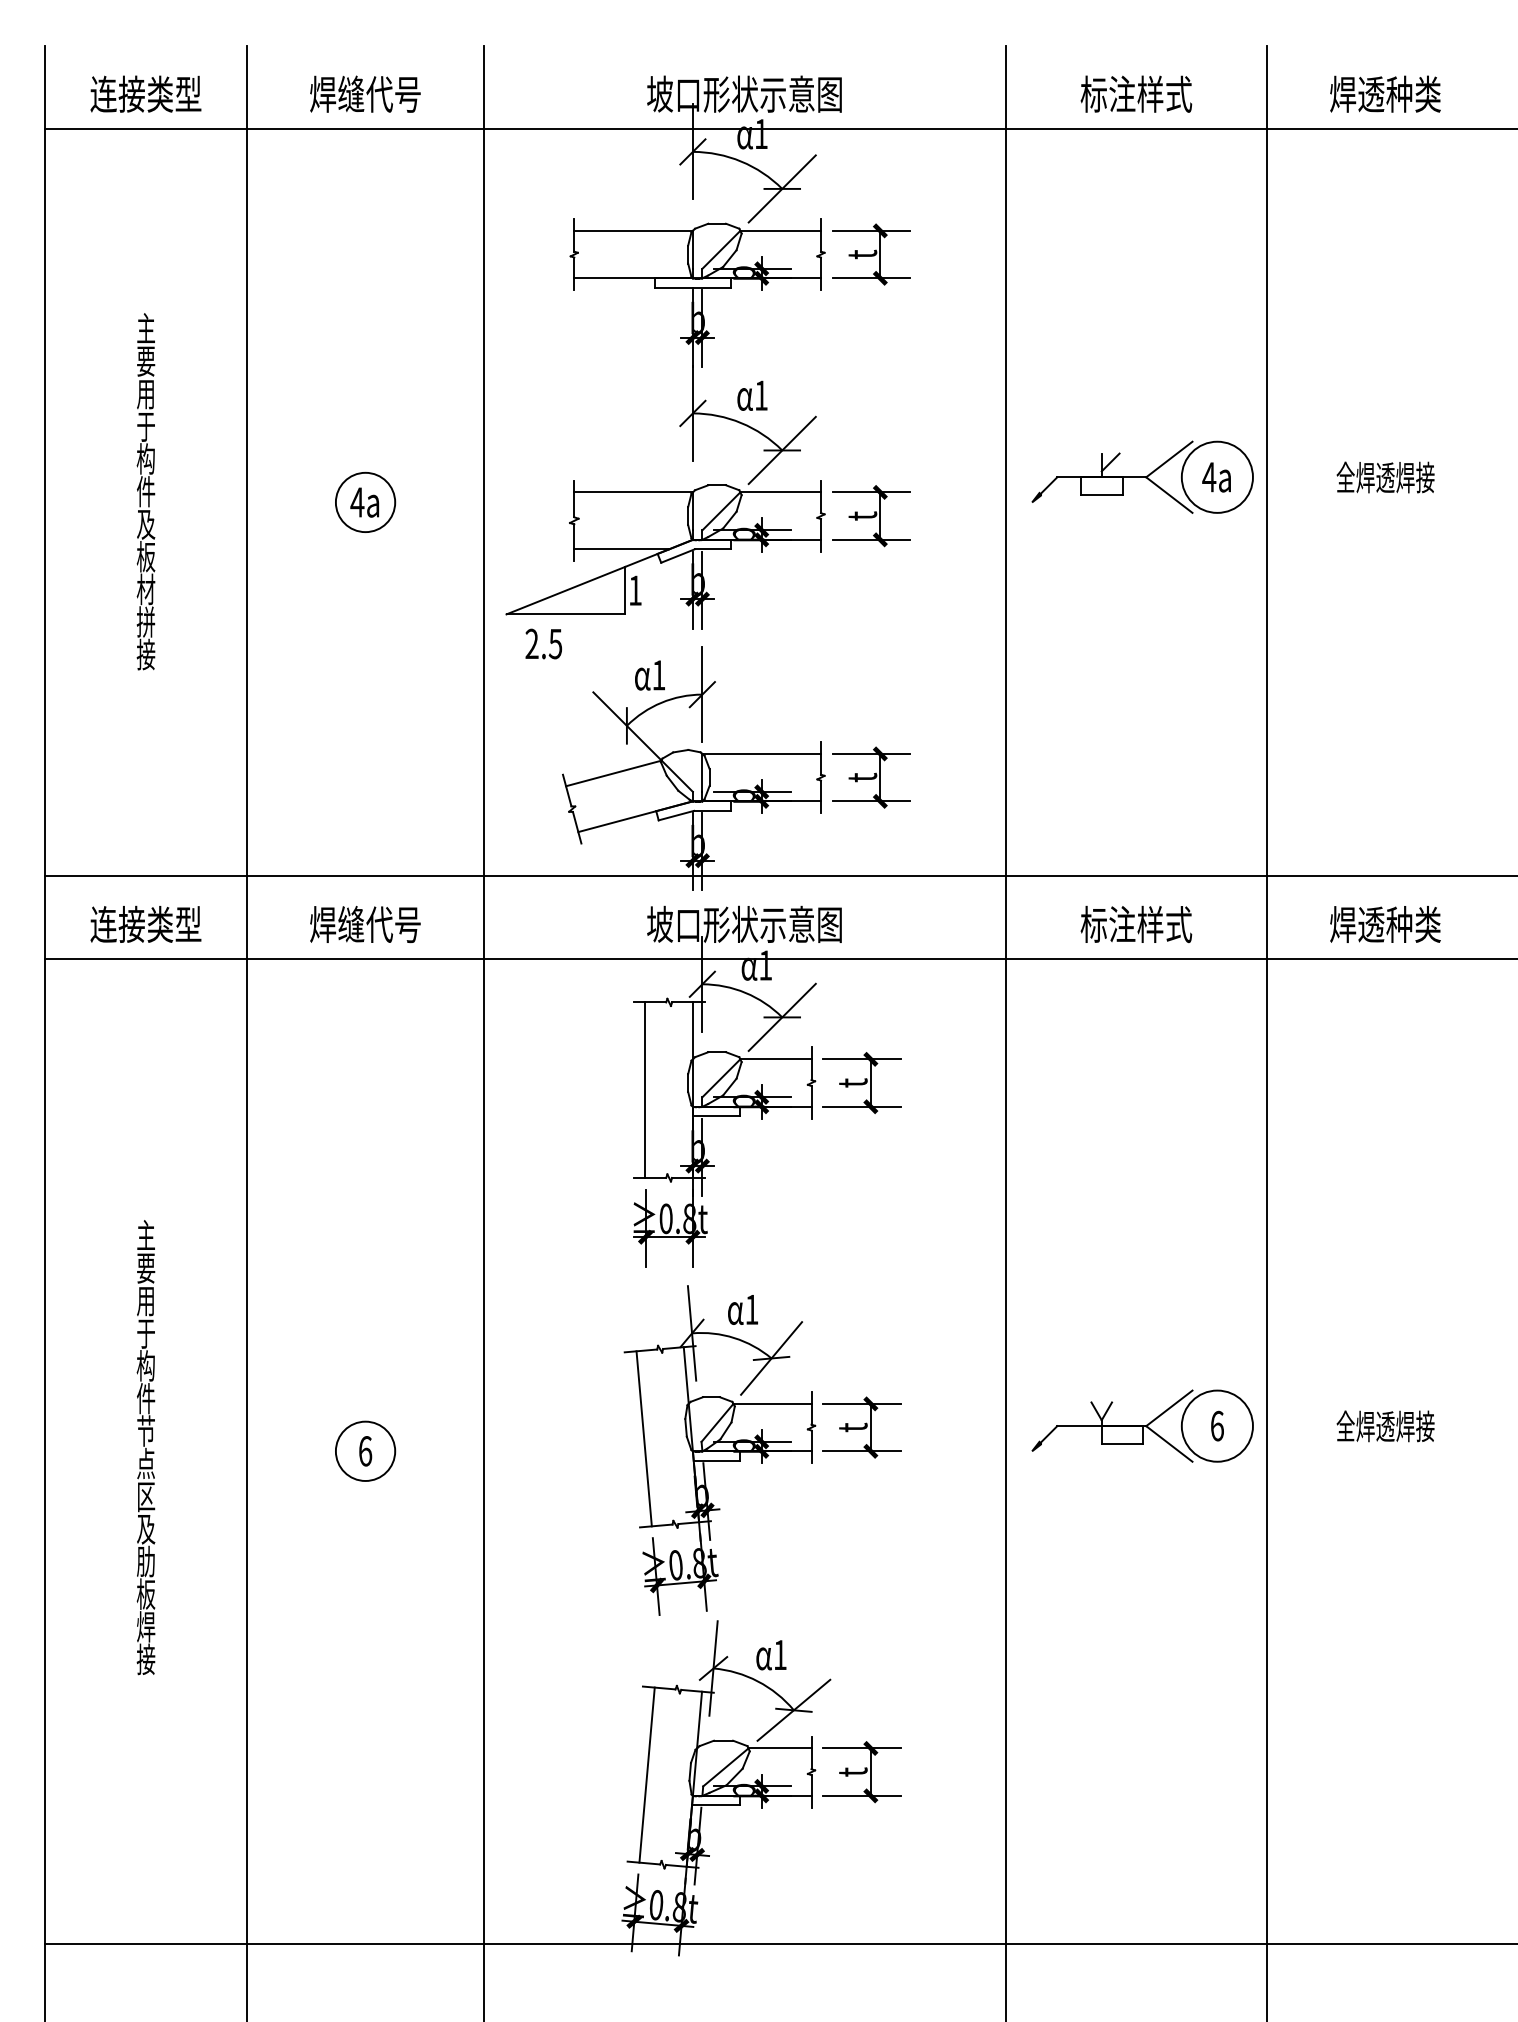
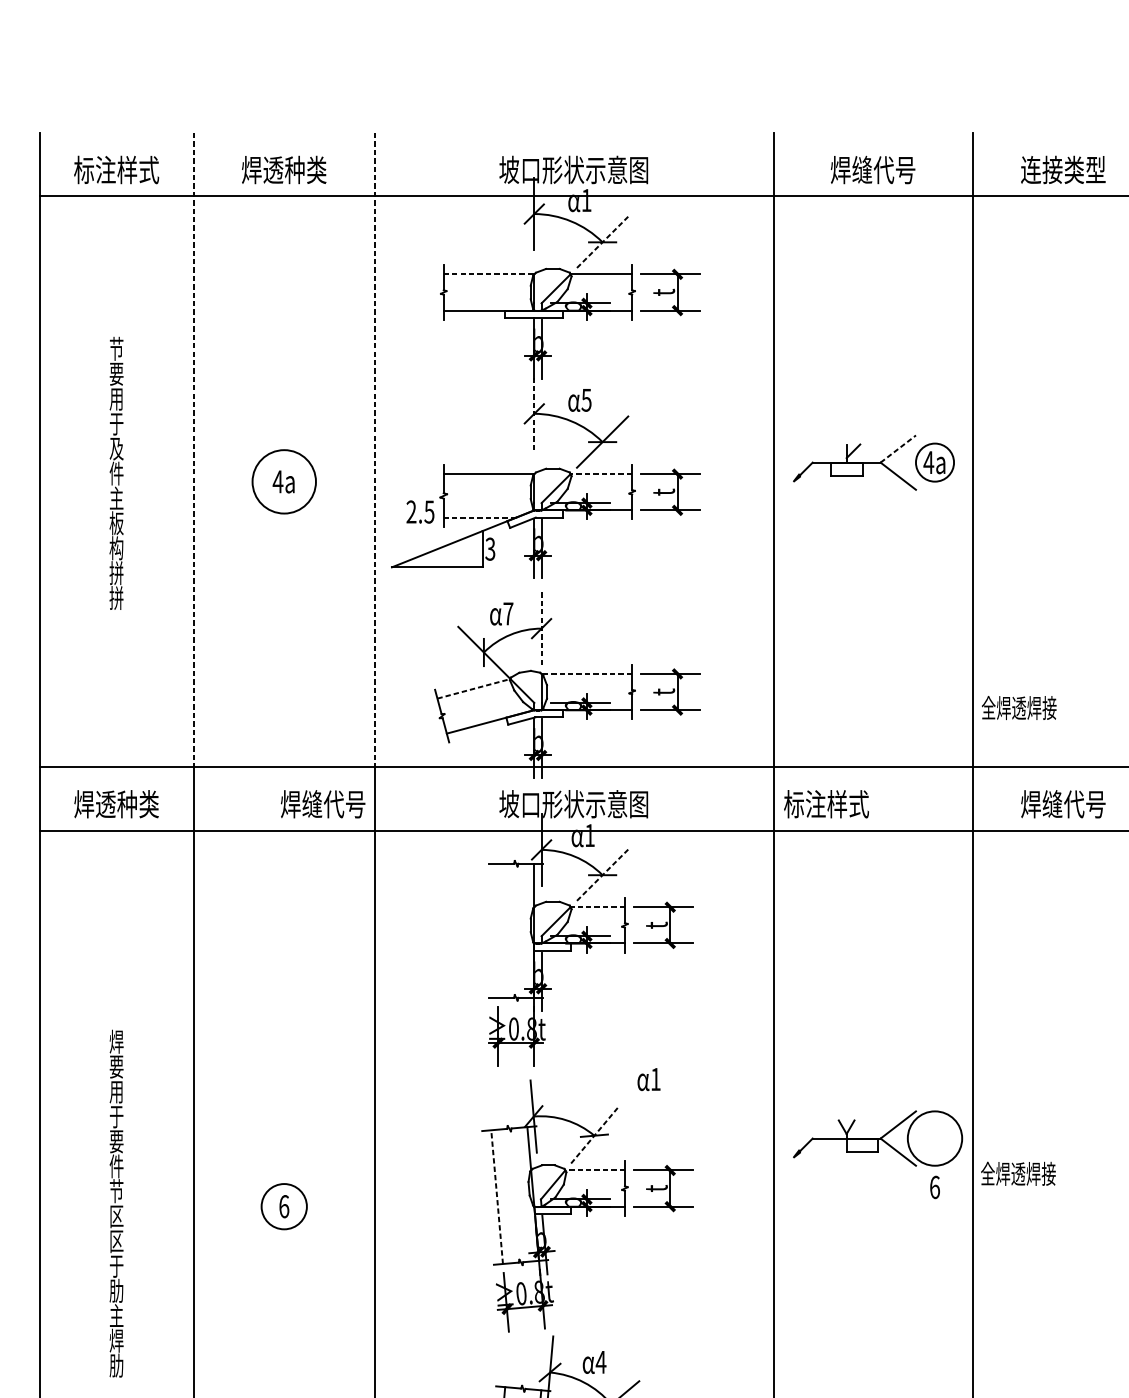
text: (145, 93) -> (116, 169), 连接类型 -> 标注样式
text: (379, 93) -> (294, 169), 焊缝代号 -> 焊透种类
text: (1136, 93) -> (873, 169), 标注样式 -> 焊缝代号
text: (1385, 93) -> (1063, 169), 焊透种类 -> 连接类型
line: (782, 188) -> (602, 242), solid -> dashed
line: (634, 230) -> (489, 274), solid -> dashed
text: (145, 328) -> (116, 348), 主 -> 节
text: (760, 395) -> (585, 400), 1 -> 5
line: (692, 412) -> (534, 413), solid -> dashed
text: (145, 458) -> (116, 448), 构 -> 及
line: (1169, 459) -> (898, 449), solid -> dashed
line: (246, 461) -> (193, 450), solid -> dashed
line: (484, 461) -> (375, 450), solid -> dashed
circle: (1216, 476) -> (934, 462), size x0.7
text: (1385, 477) -> (1019, 707), moved
line: (780, 492) -> (601, 474), solid -> dashed
circle: (365, 502) -> (284, 481), size x1.4
text: (146, 523) -> (116, 497), 及 -> 主
line: (621, 549) -> (479, 517), solid -> dashed
text: (145, 589) -> (116, 548), 材 -> 构
text: (634, 590) -> (489, 549), 1 -> 3
text: (543, 643) -> (420, 511), moved
text: (146, 654) -> (116, 597), 接 -> 拼
text: (658, 675) -> (508, 614), 1 -> 7
line: (702, 694) -> (541, 628), solid -> dashed
line: (761, 753) -> (586, 673), solid -> dashed
line: (614, 773) -> (474, 688), solid -> dashed
text: (145, 923) -> (116, 803), 连接类型 -> 焊透种类
text: (365, 924) -> (323, 804), moved
text: (1136, 924) -> (826, 804), moved
text: (1399, 924) -> (1074, 804), 焊透种类 -> 焊缝代号
line: (782, 1017) -> (602, 875), solid -> dashed
line: (775, 1059) -> (597, 907), solid -> dashed
line: (645, 1089) -> (498, 930), removed
text: (146, 1235) -> (116, 1041), 主 -> 焊
text: (742, 1309) -> (648, 1079), moved
line: (771, 1358) -> (594, 1135), solid -> dashed
text: (145, 1365) -> (116, 1141), 构 -> 要
line: (771, 1403) -> (594, 1170), solid -> dashed
part: (1142, 1425) -> (877, 1138), moved
text: (1385, 1426) -> (1018, 1173), moved
line: (644, 1438) -> (497, 1196), solid -> dashed
text: (146, 1463) -> (116, 1215), 点 -> 区
text: (146, 1529) -> (116, 1266), 及 -> 于
text: (145, 1593) -> (116, 1315), 板 -> 主
text: (780, 1654) -> (601, 1361), 1 -> 4
text: (145, 1659) -> (116, 1365), 接 -> 肋

